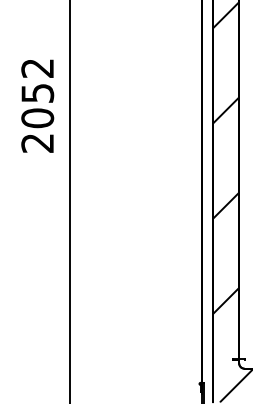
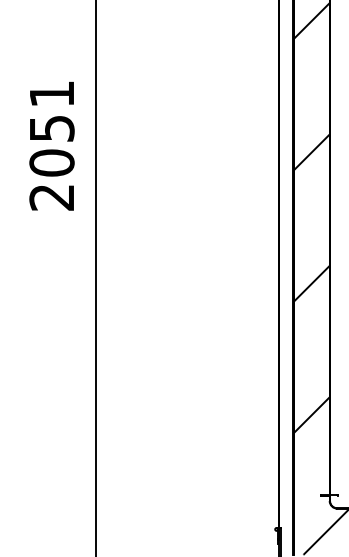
text: (37, 68) -> (51, 94), 2052 -> 2051

